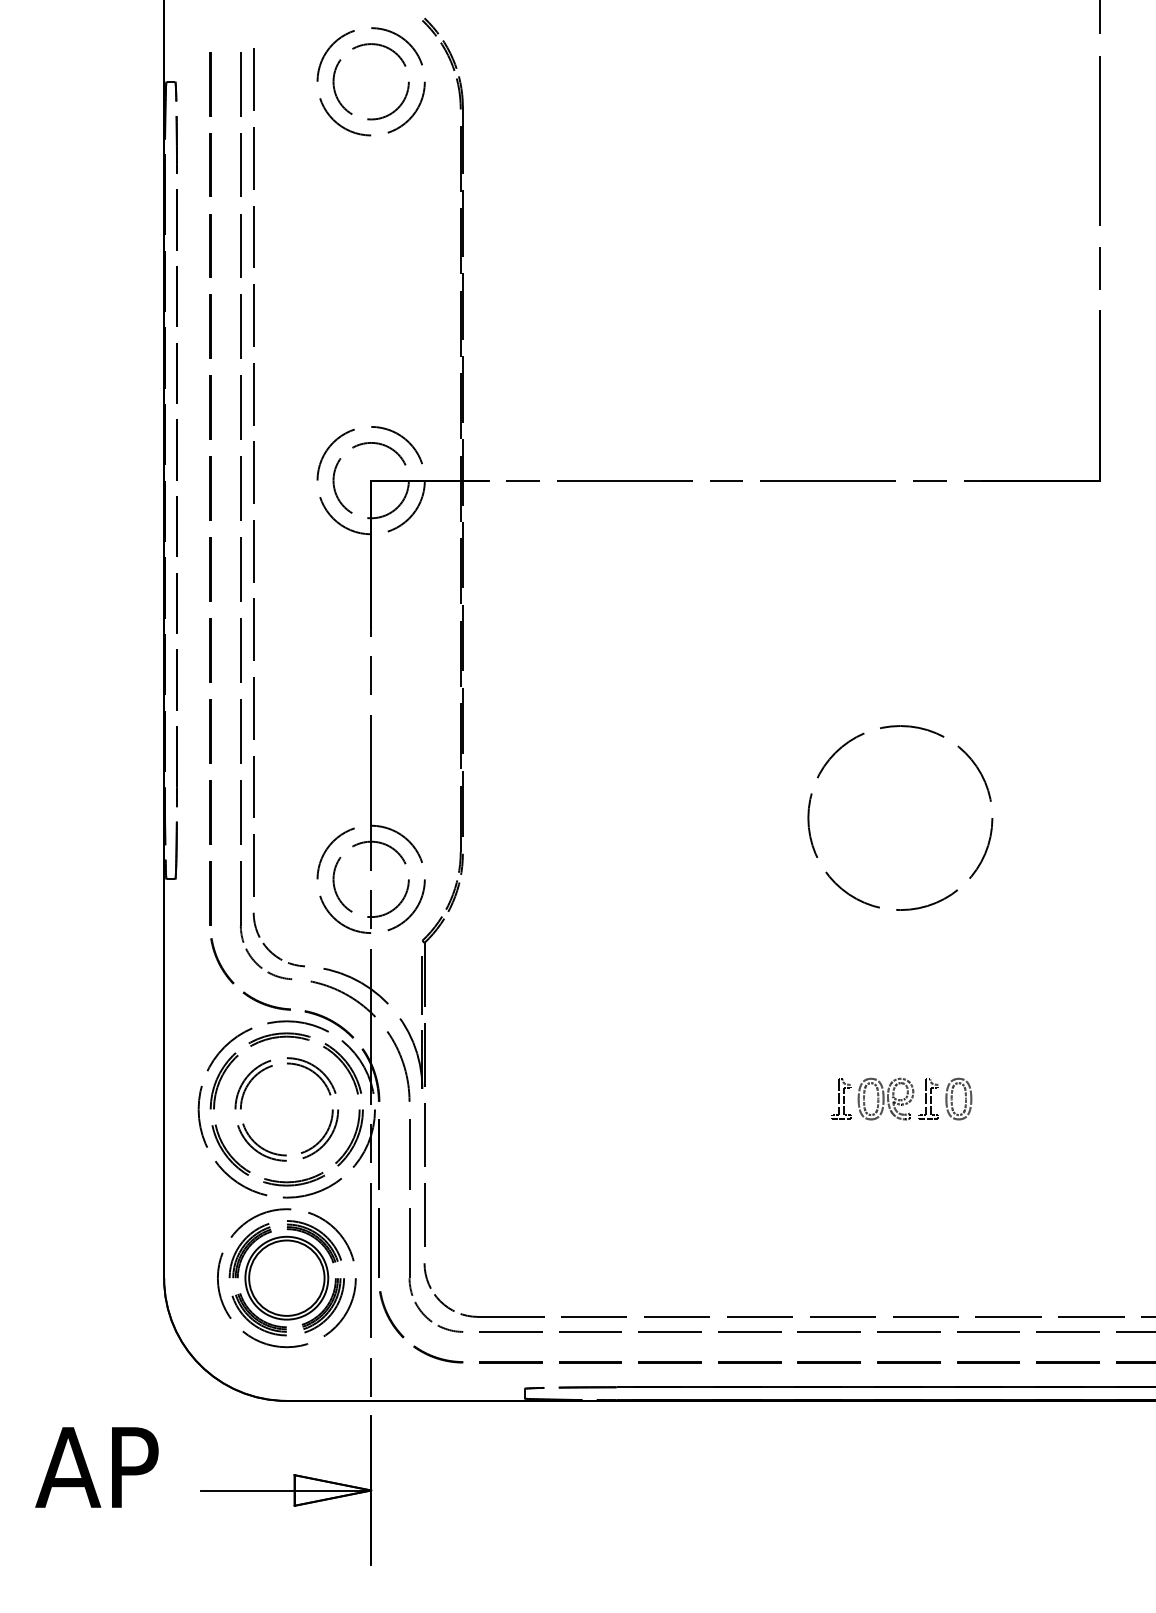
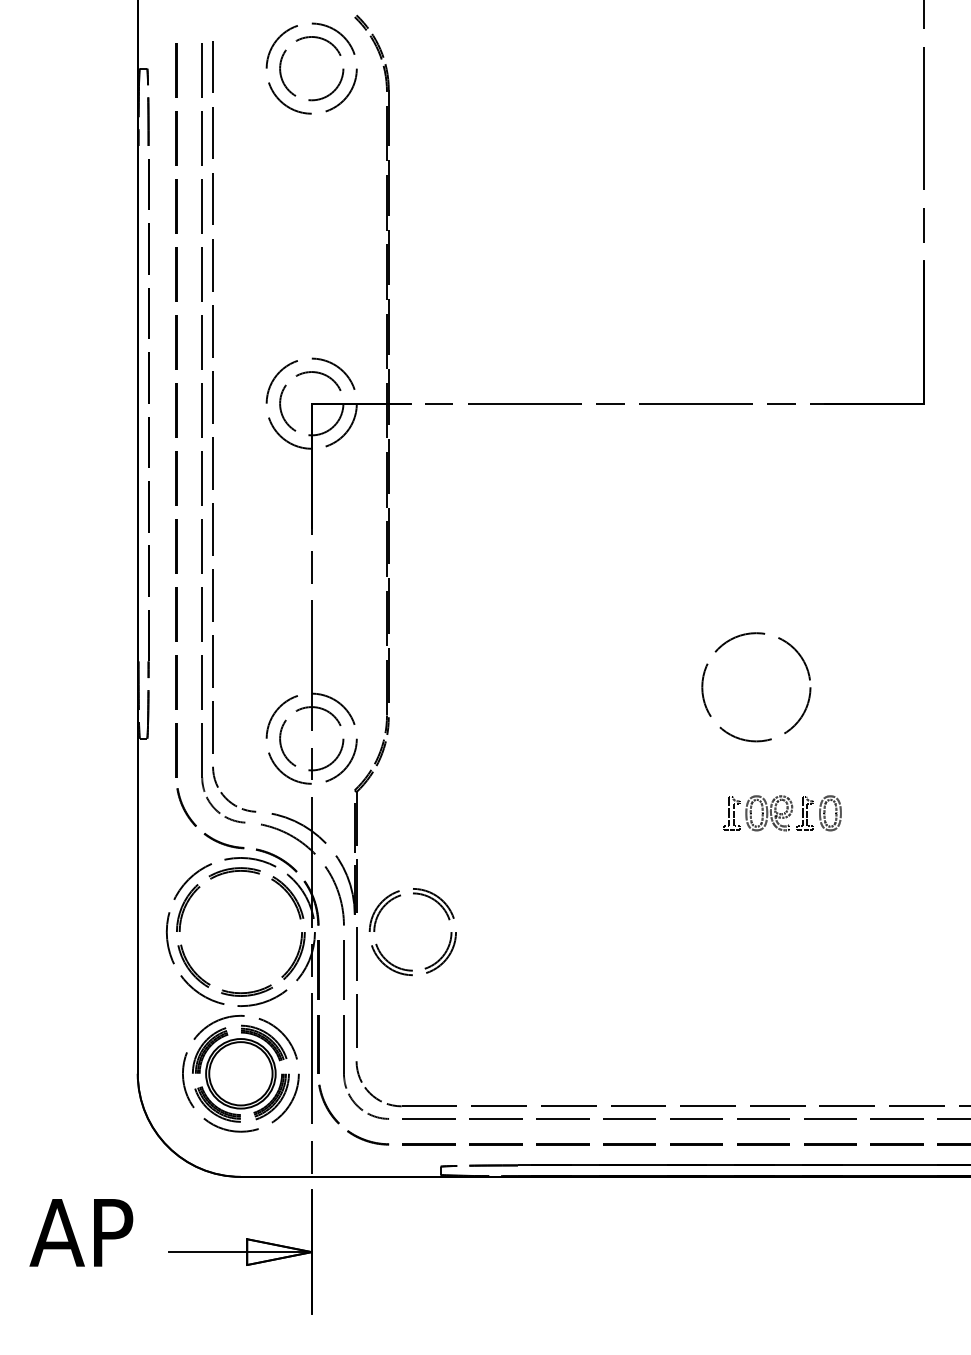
circle: (900, 818) -> (756, 687), size x0.7
part: (901, 1099) -> (782, 813), moved
part: (255, 1140) -> (386, 958), moved

